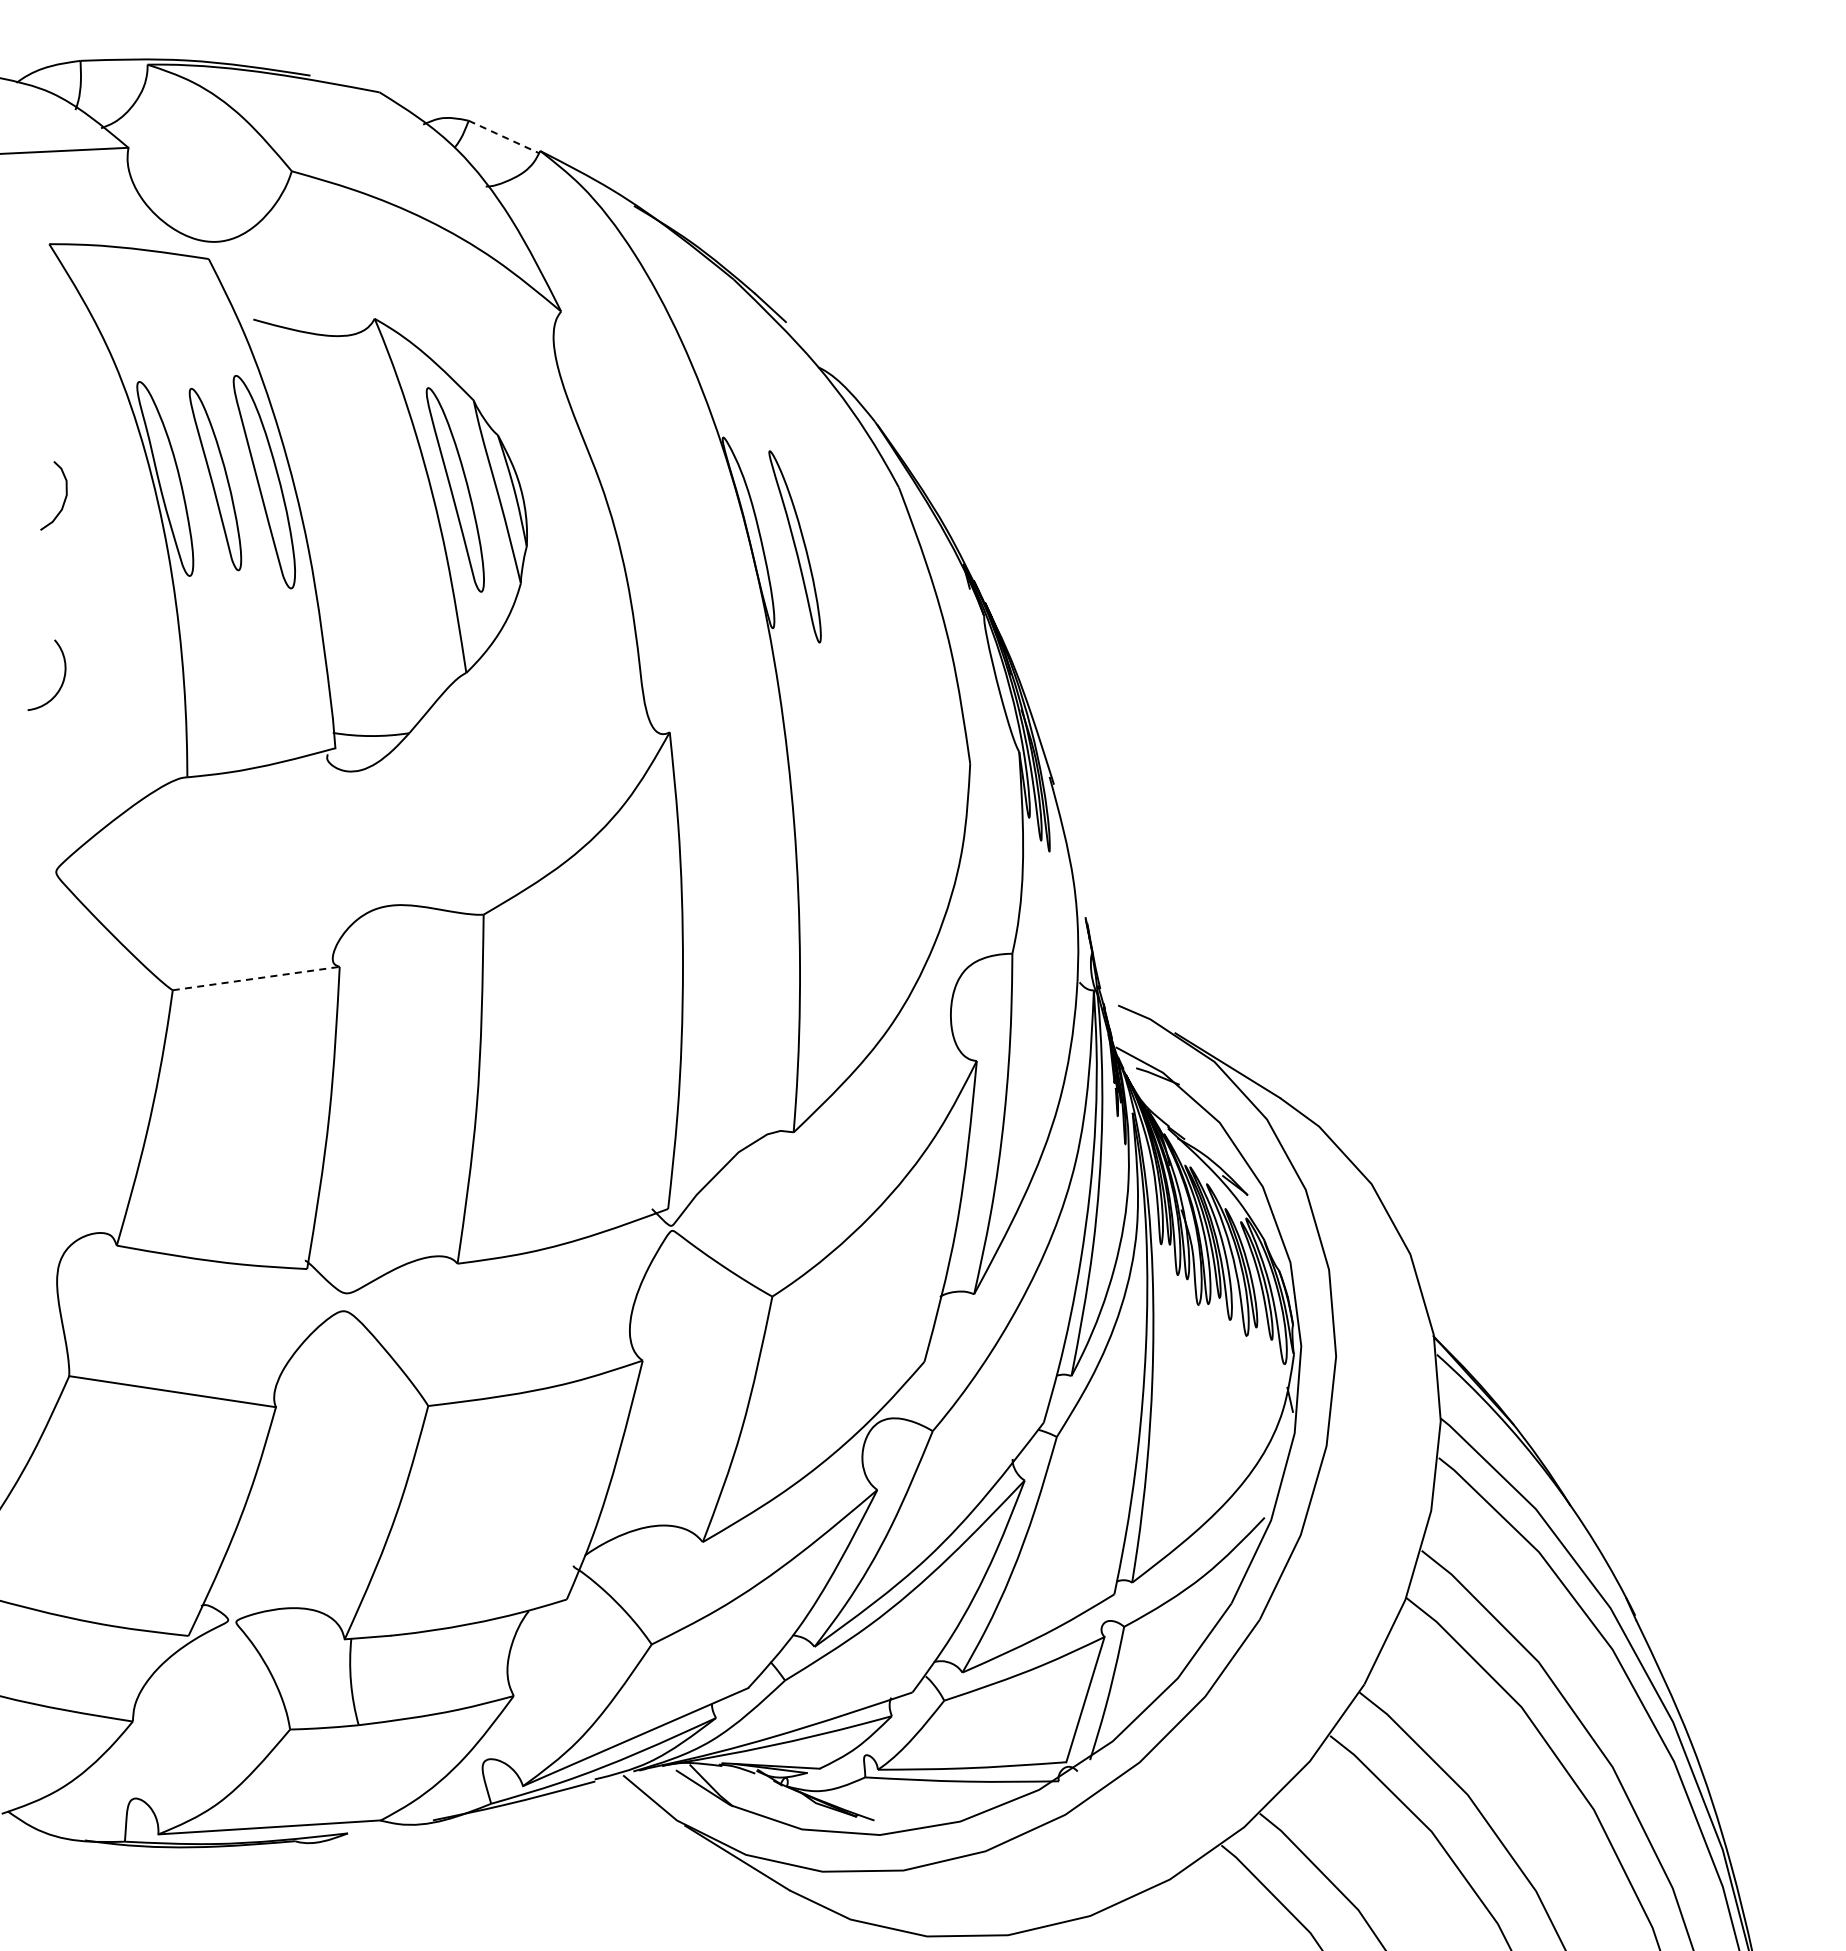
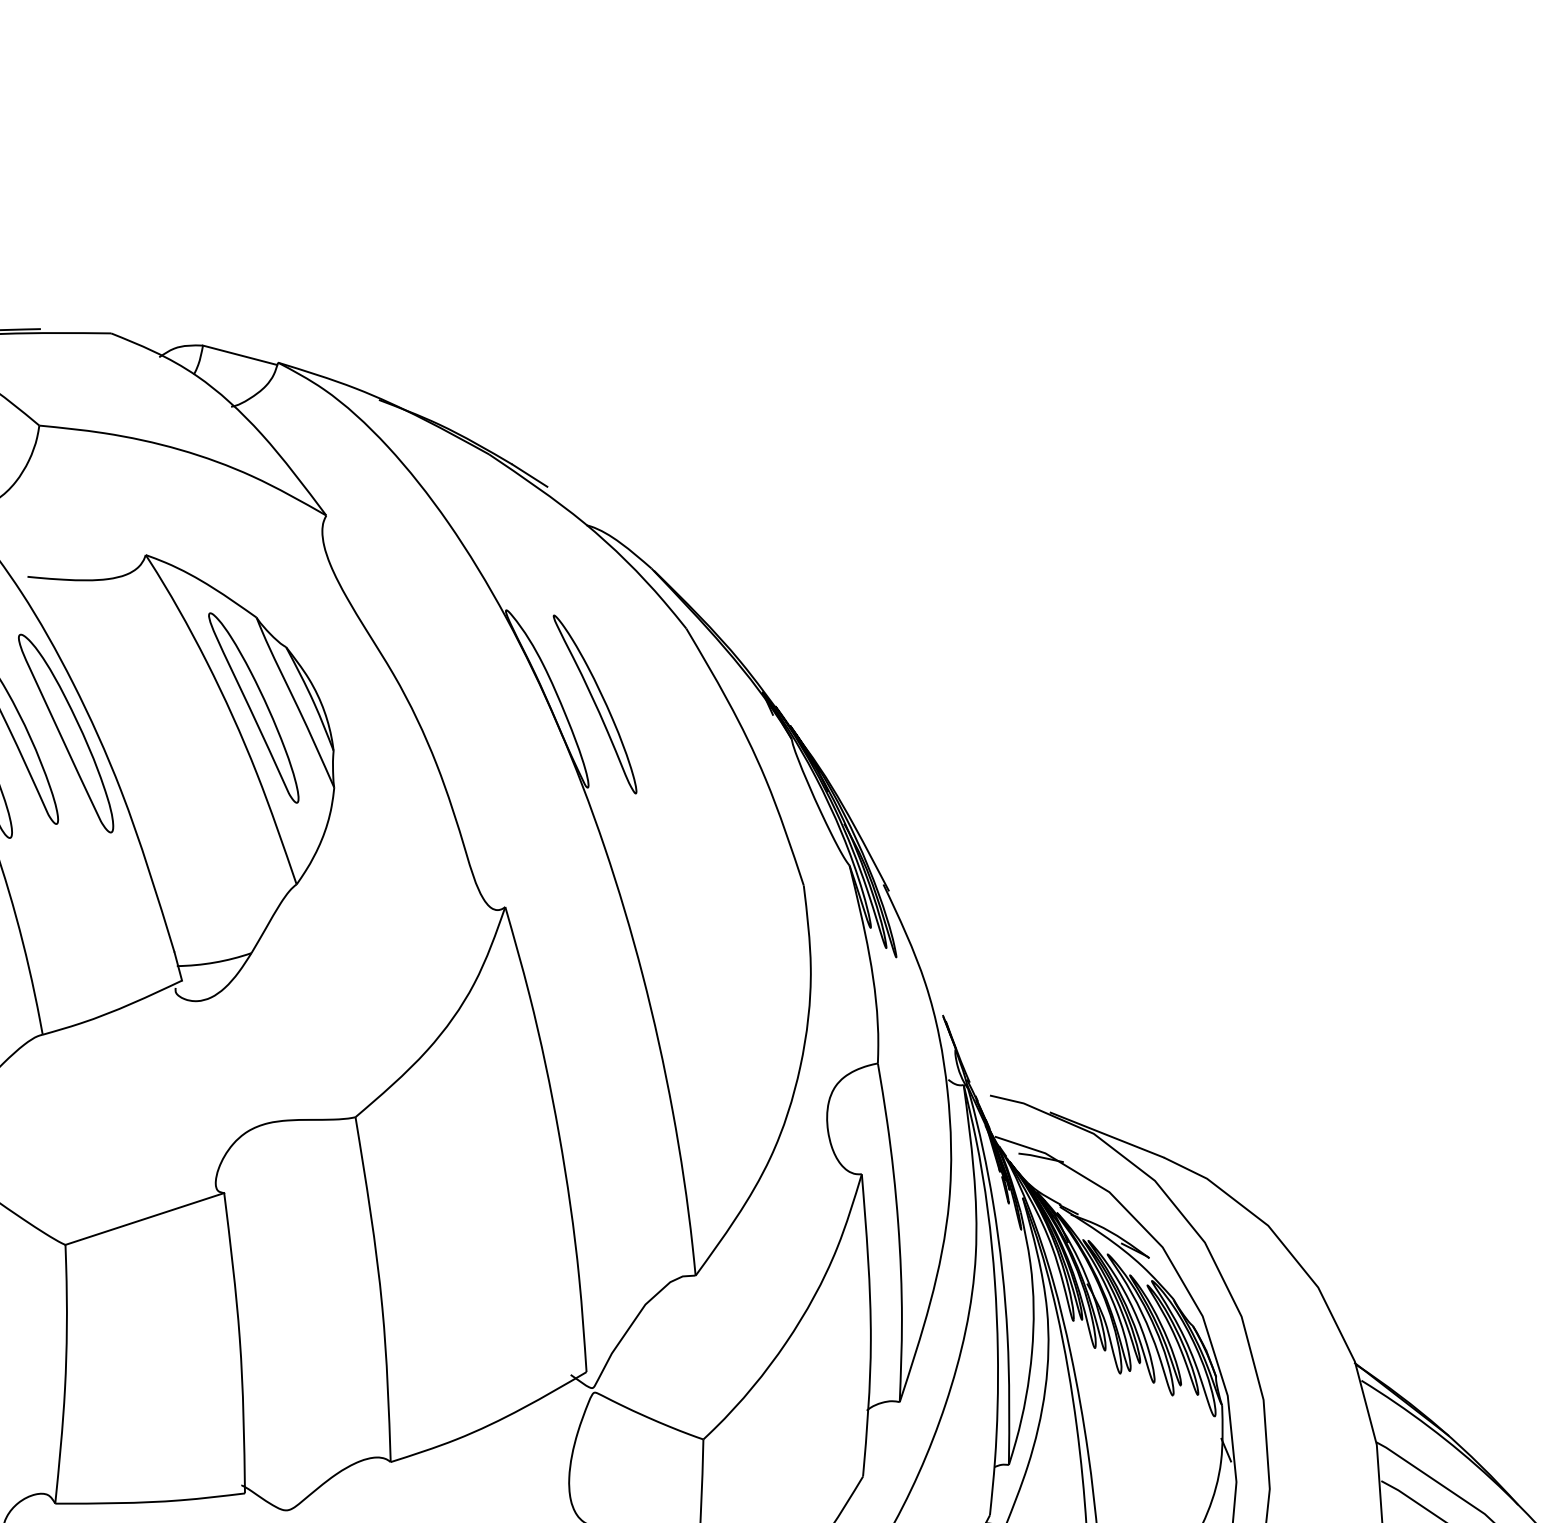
line: (503, 136) -> (239, 354), dashed -> solid
line: (256, 978) -> (145, 1218), dashed -> solid

